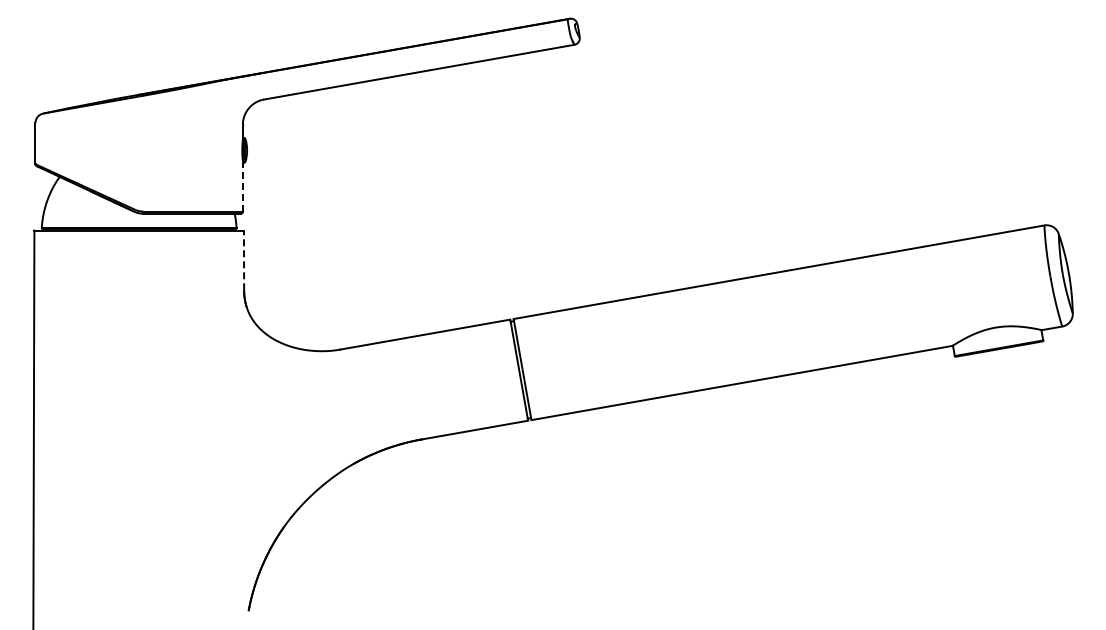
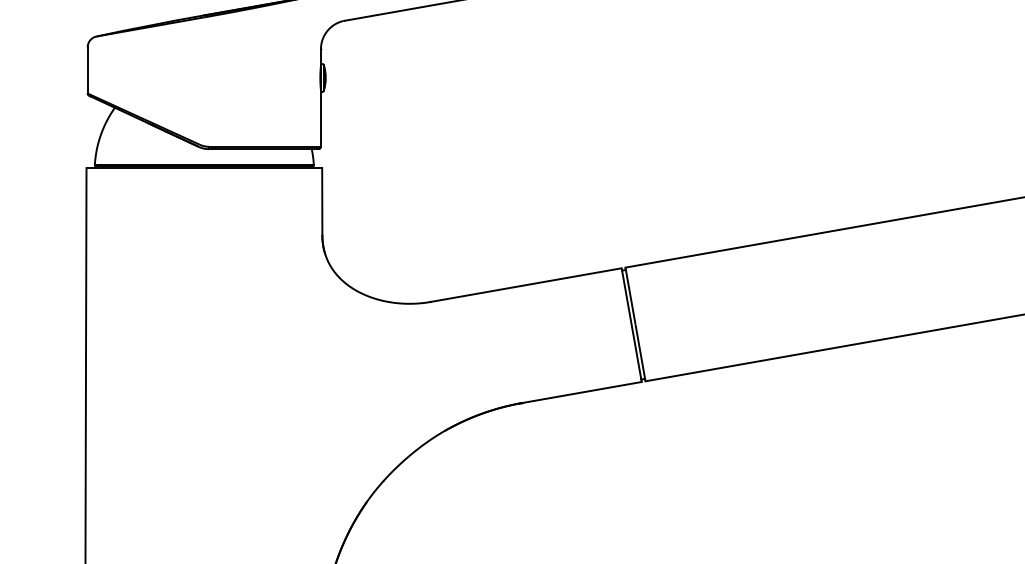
line: (242, 186) -> (320, 118), dashed -> solid
line: (244, 260) -> (322, 201), dashed -> solid

